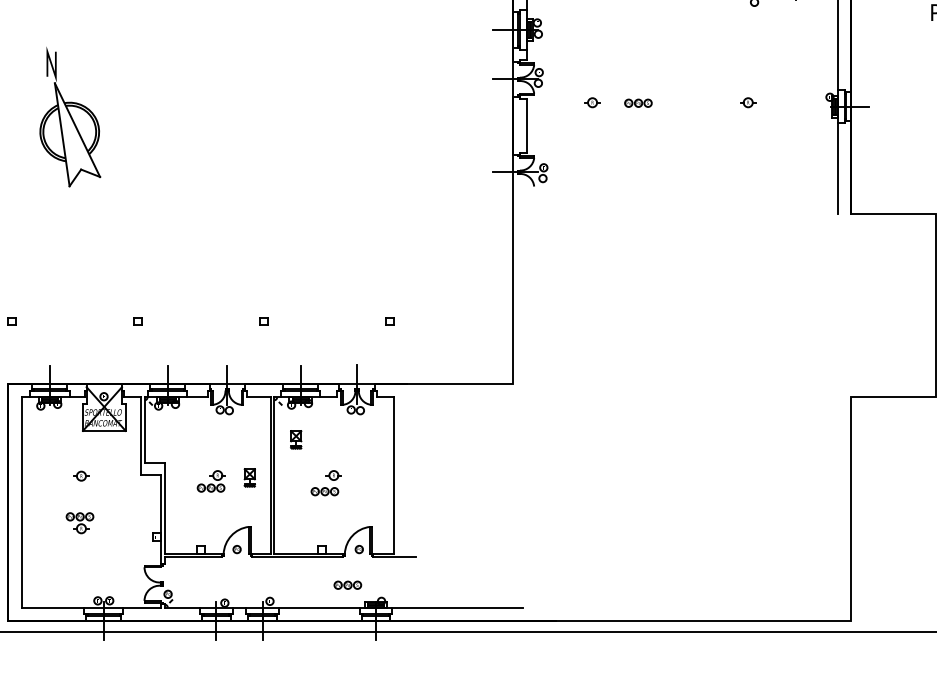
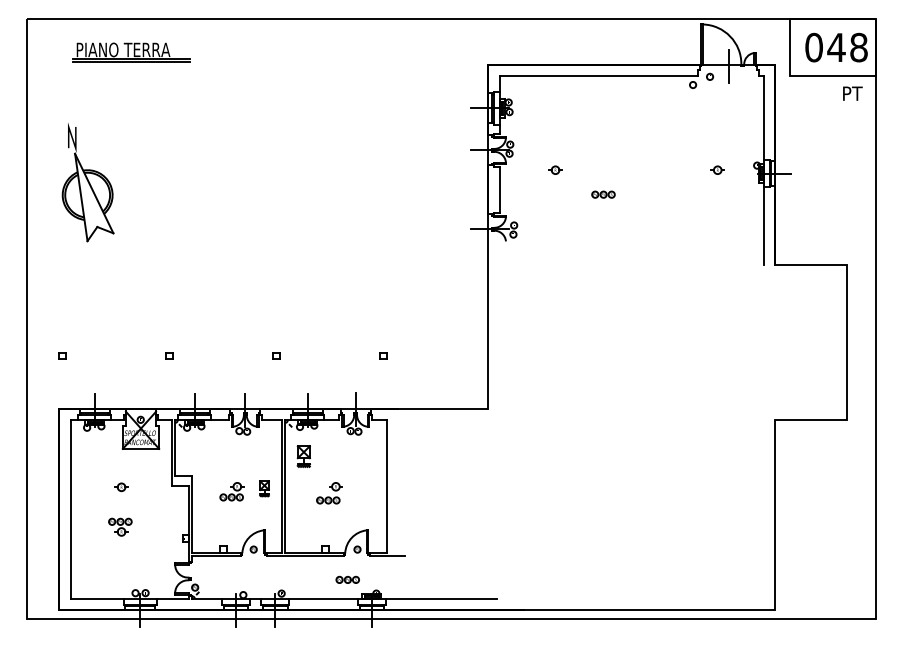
part: (747, 101) -> (717, 169), moved
part: (638, 103) -> (603, 194), moved
part: (69, 117) -> (87, 182), moved
part: (295, 439) -> (303, 456), size x1.4

